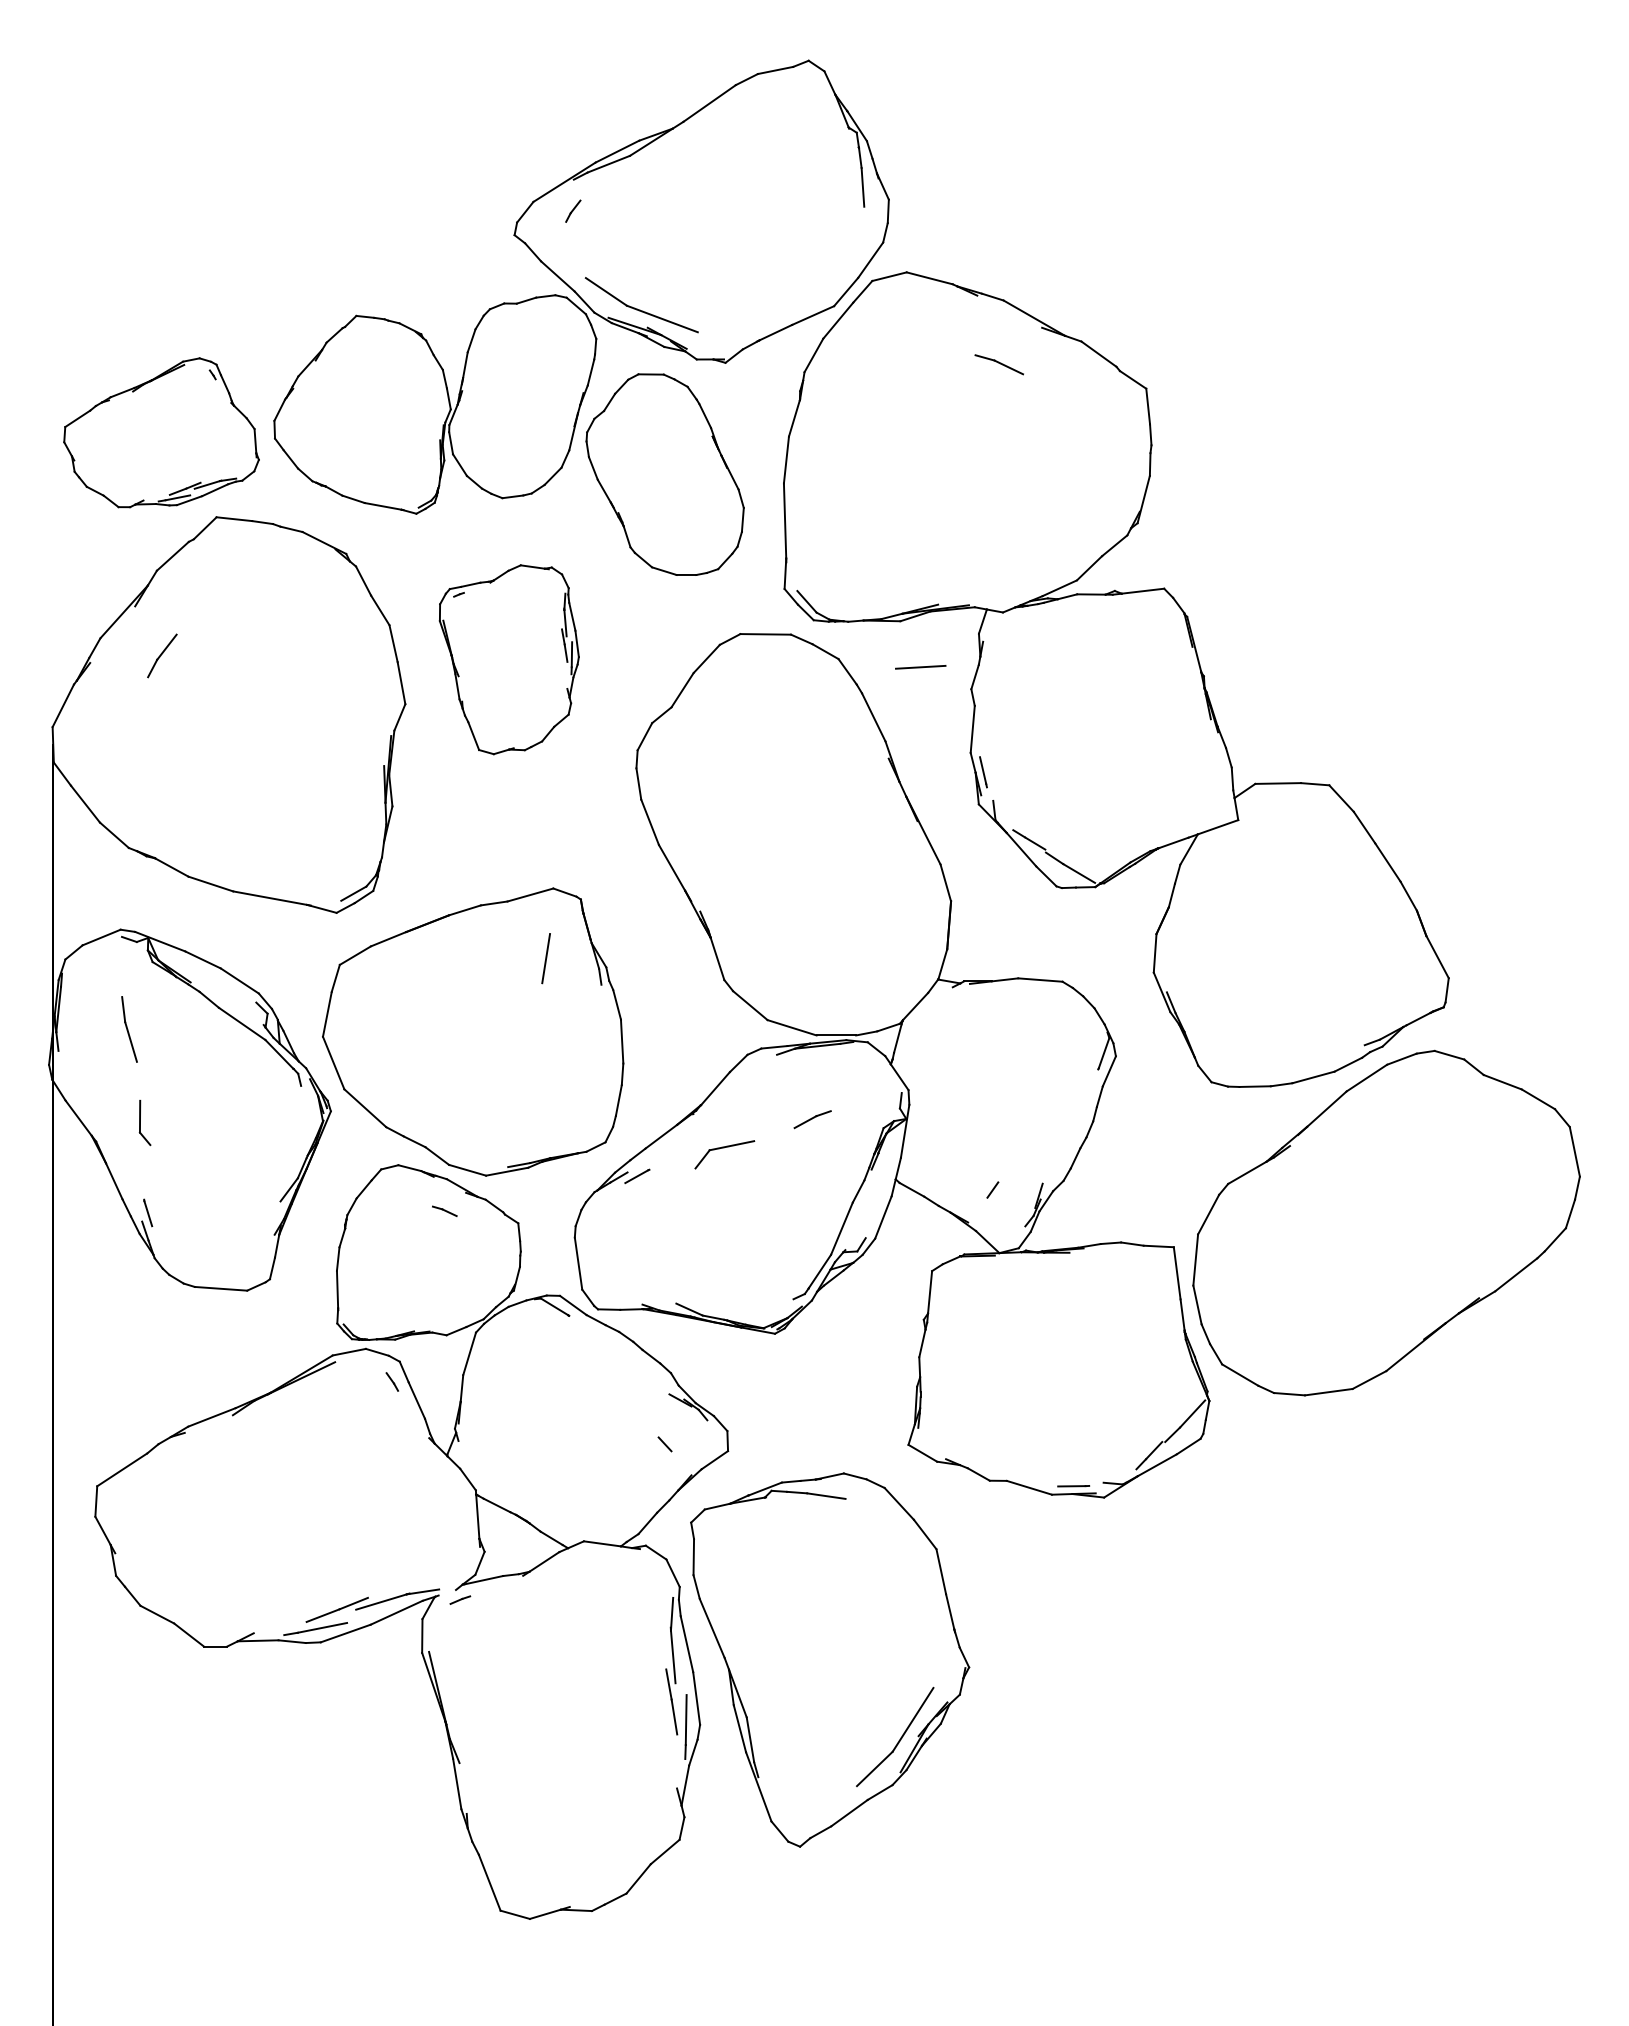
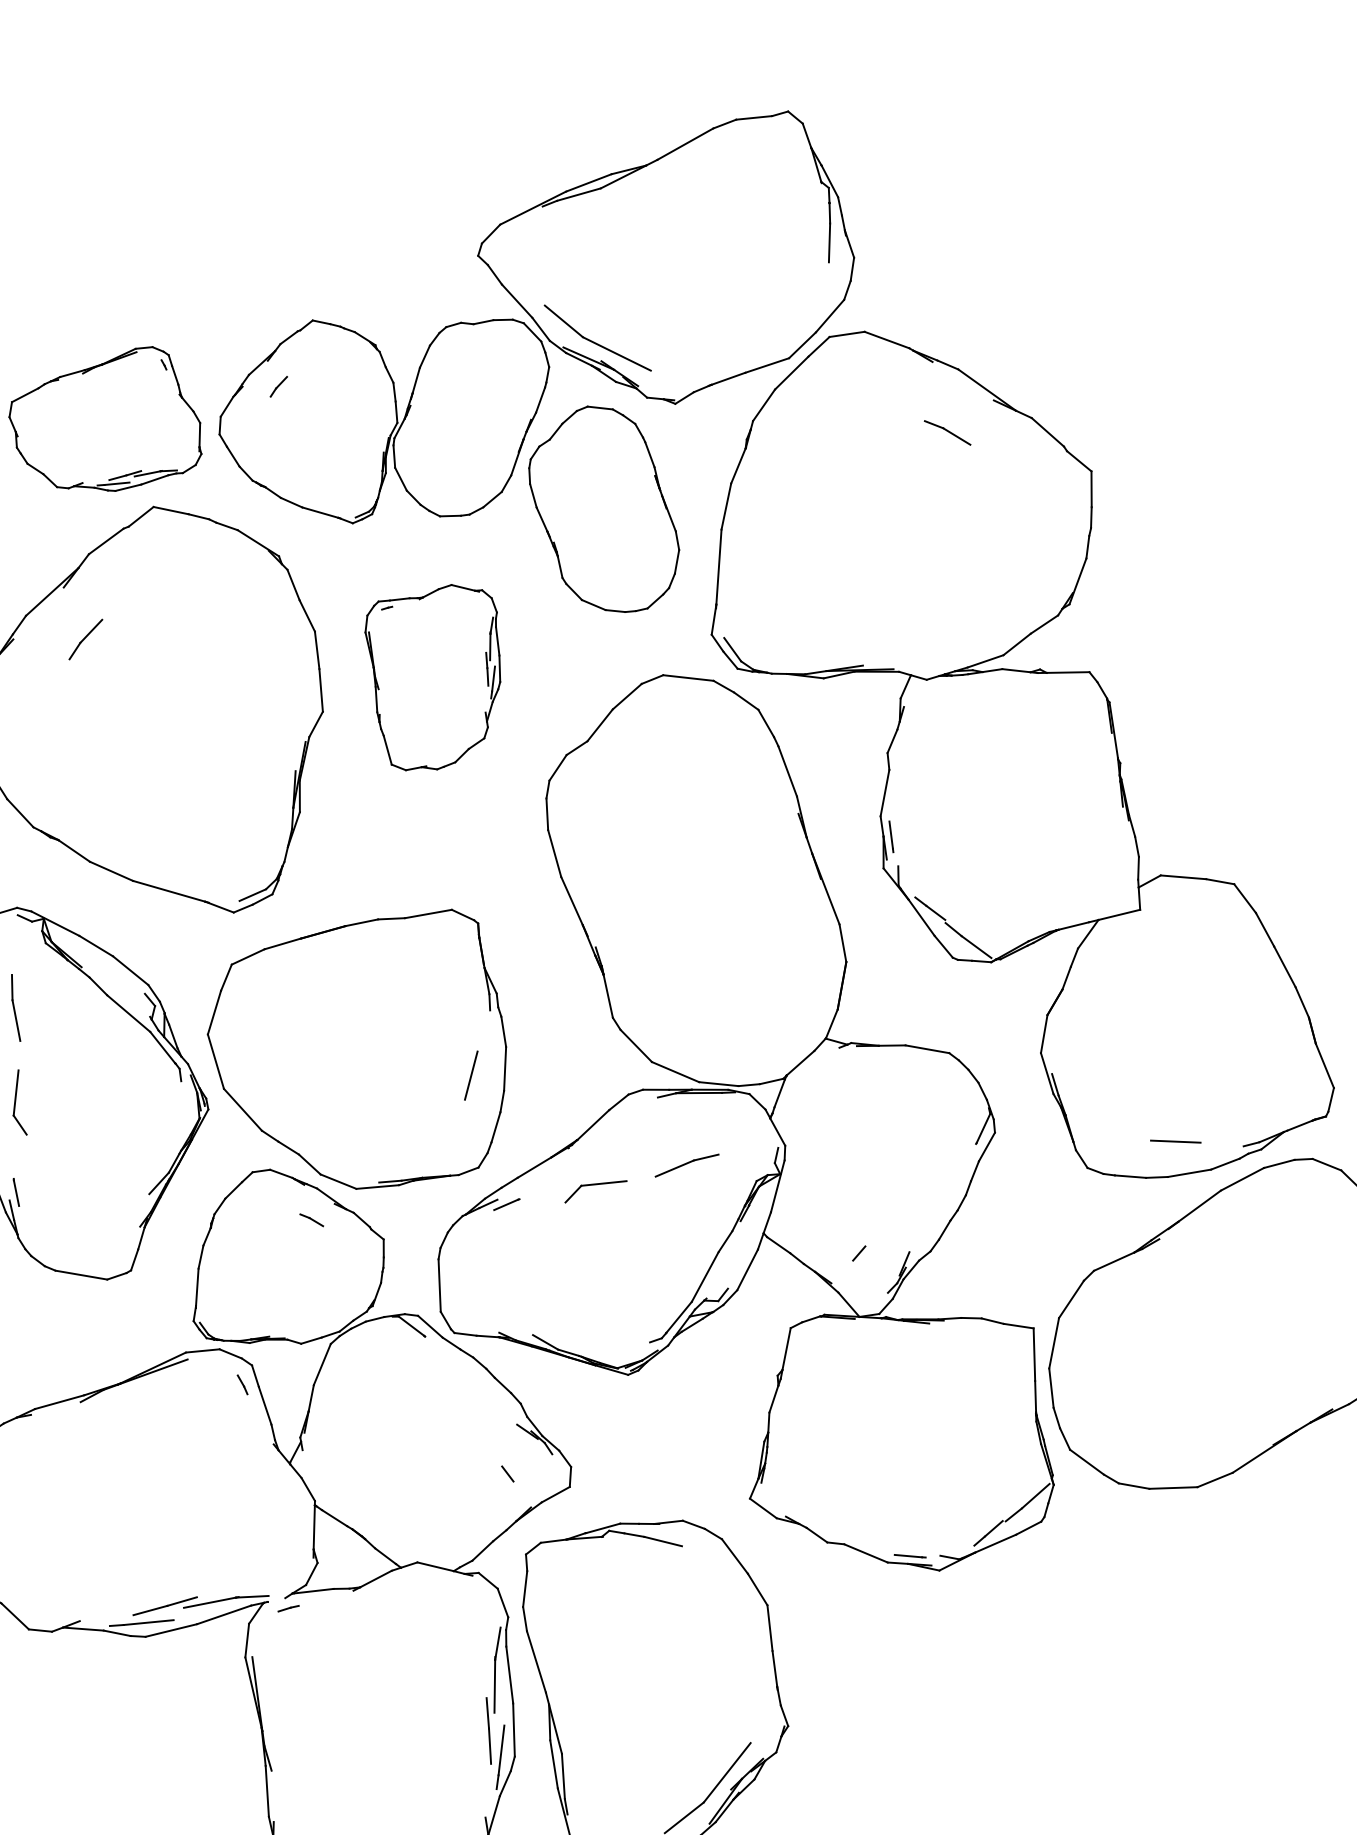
part: (573, 210) -> (279, 386), moved
line: (920, 667) -> (1175, 1141), moved
line: (545, 958) -> (470, 1075), moved
part: (812, 1119) -> (686, 1165), size x1.67
part: (144, 1122) -> (21, 1102), size x1.43

